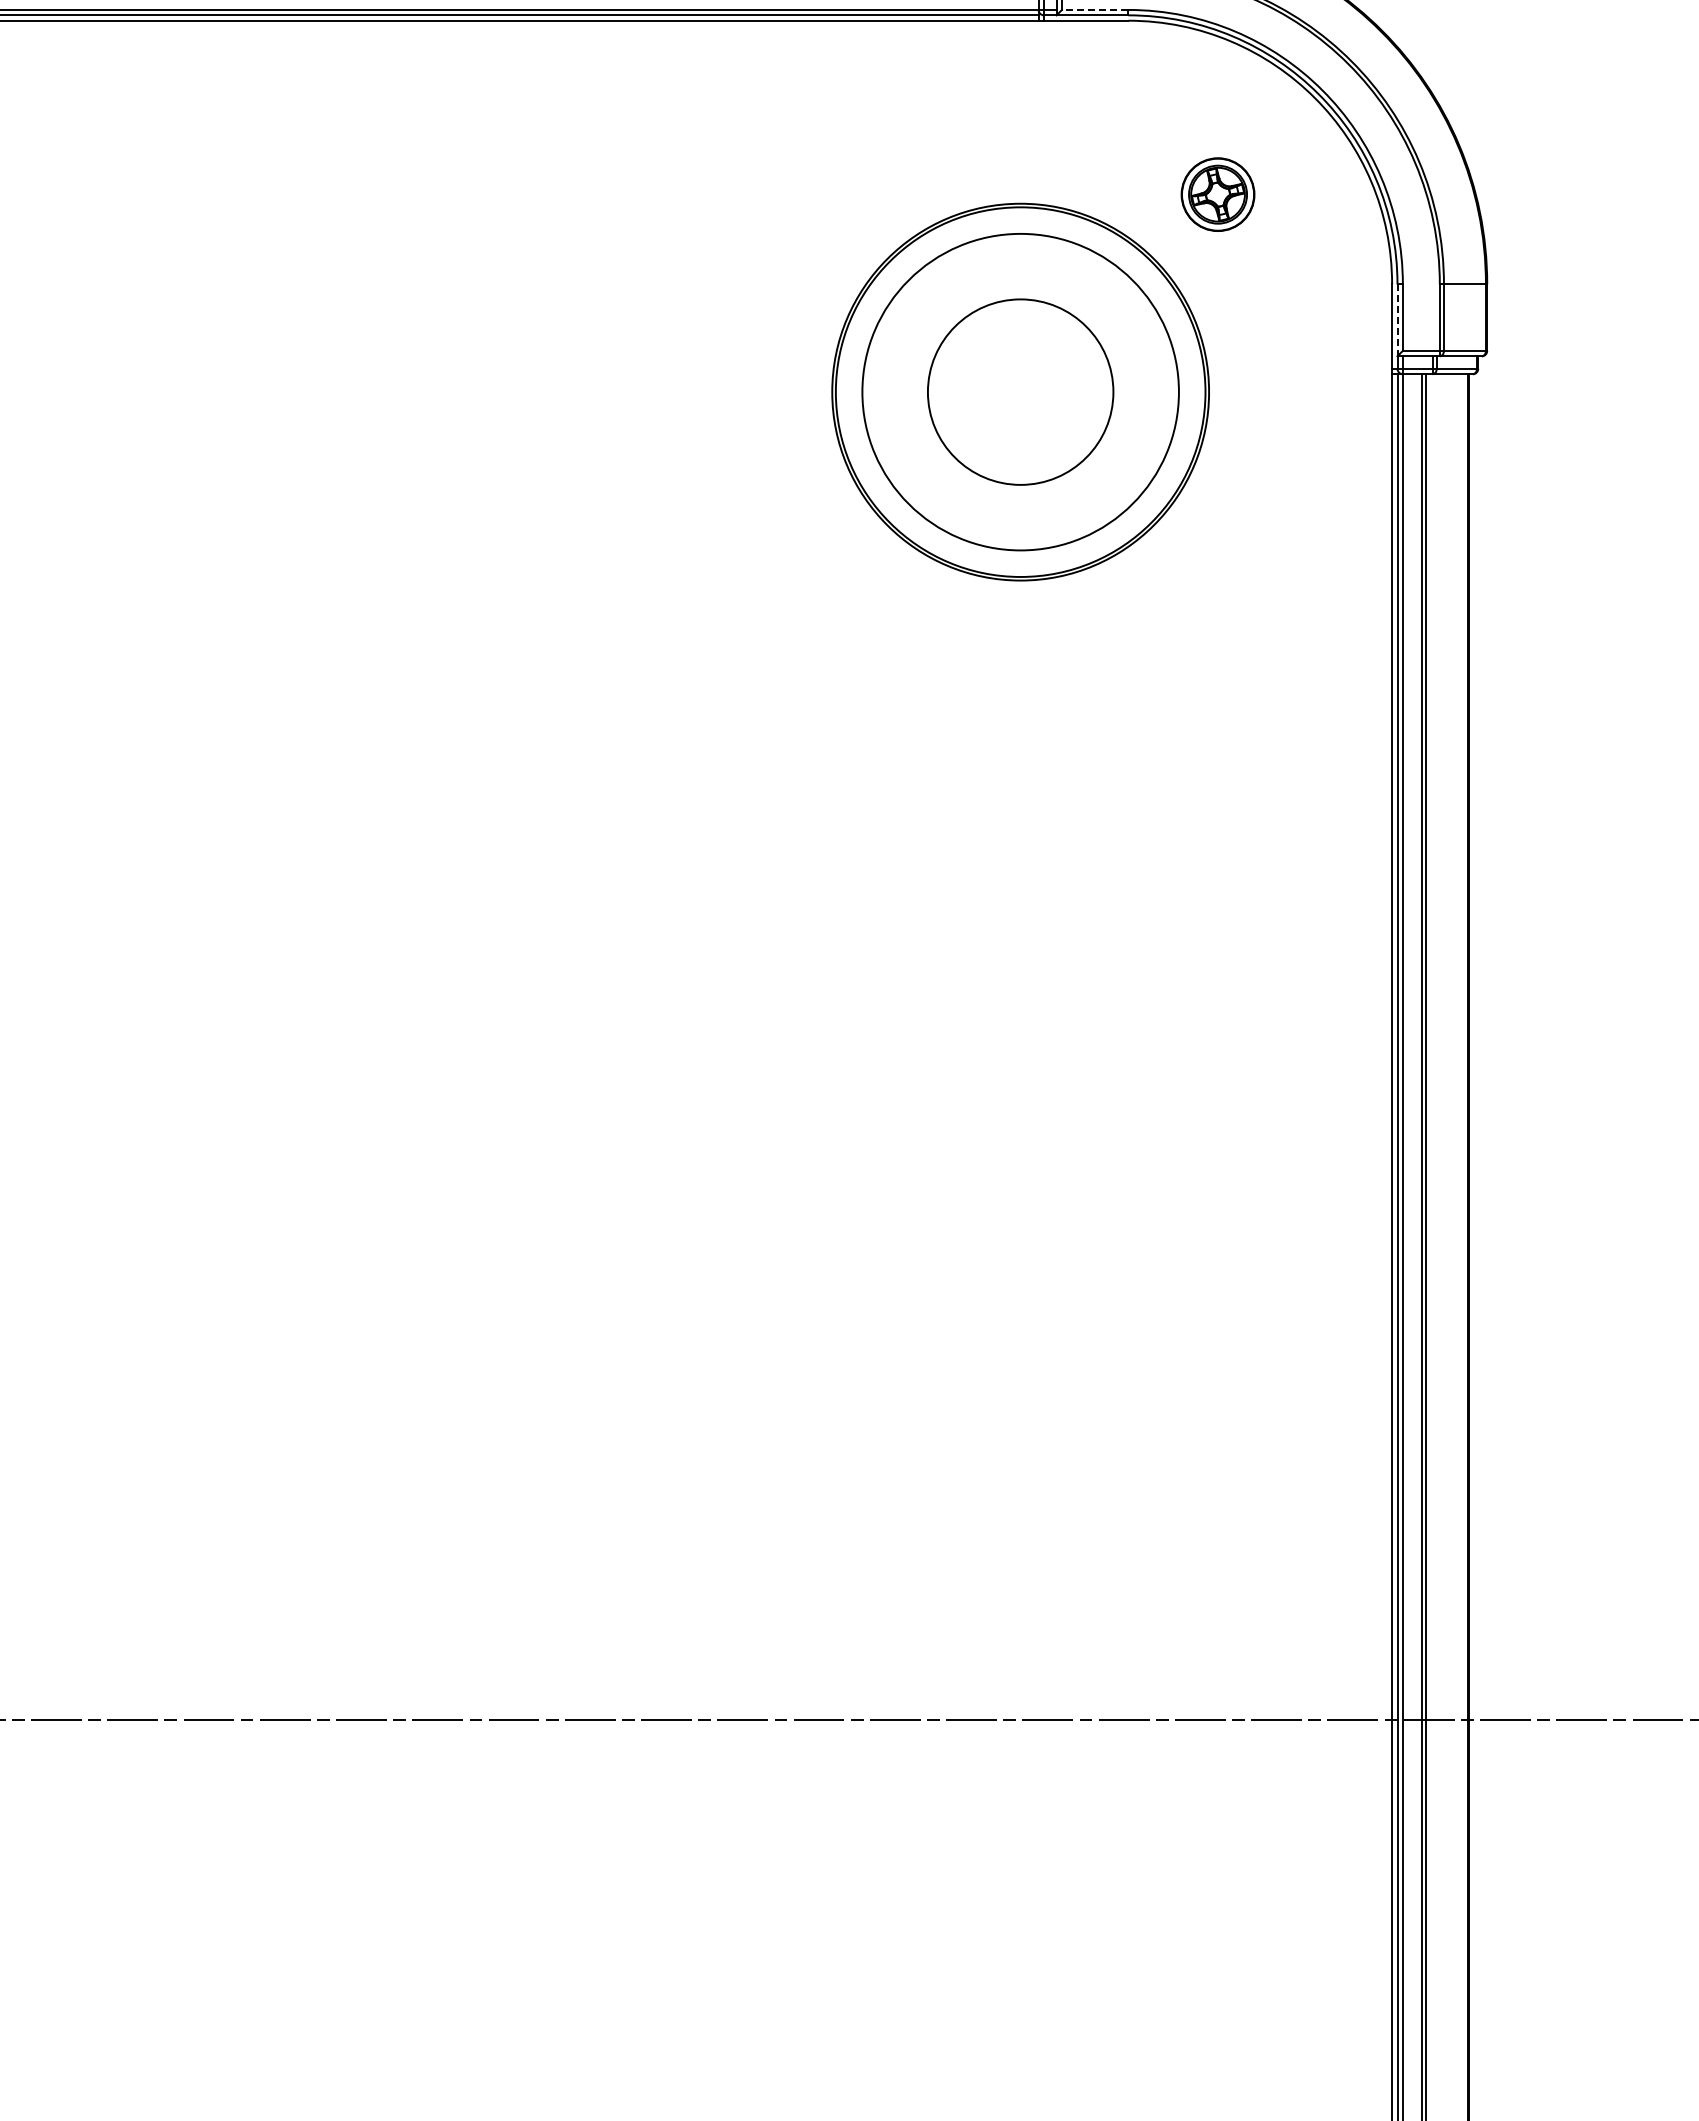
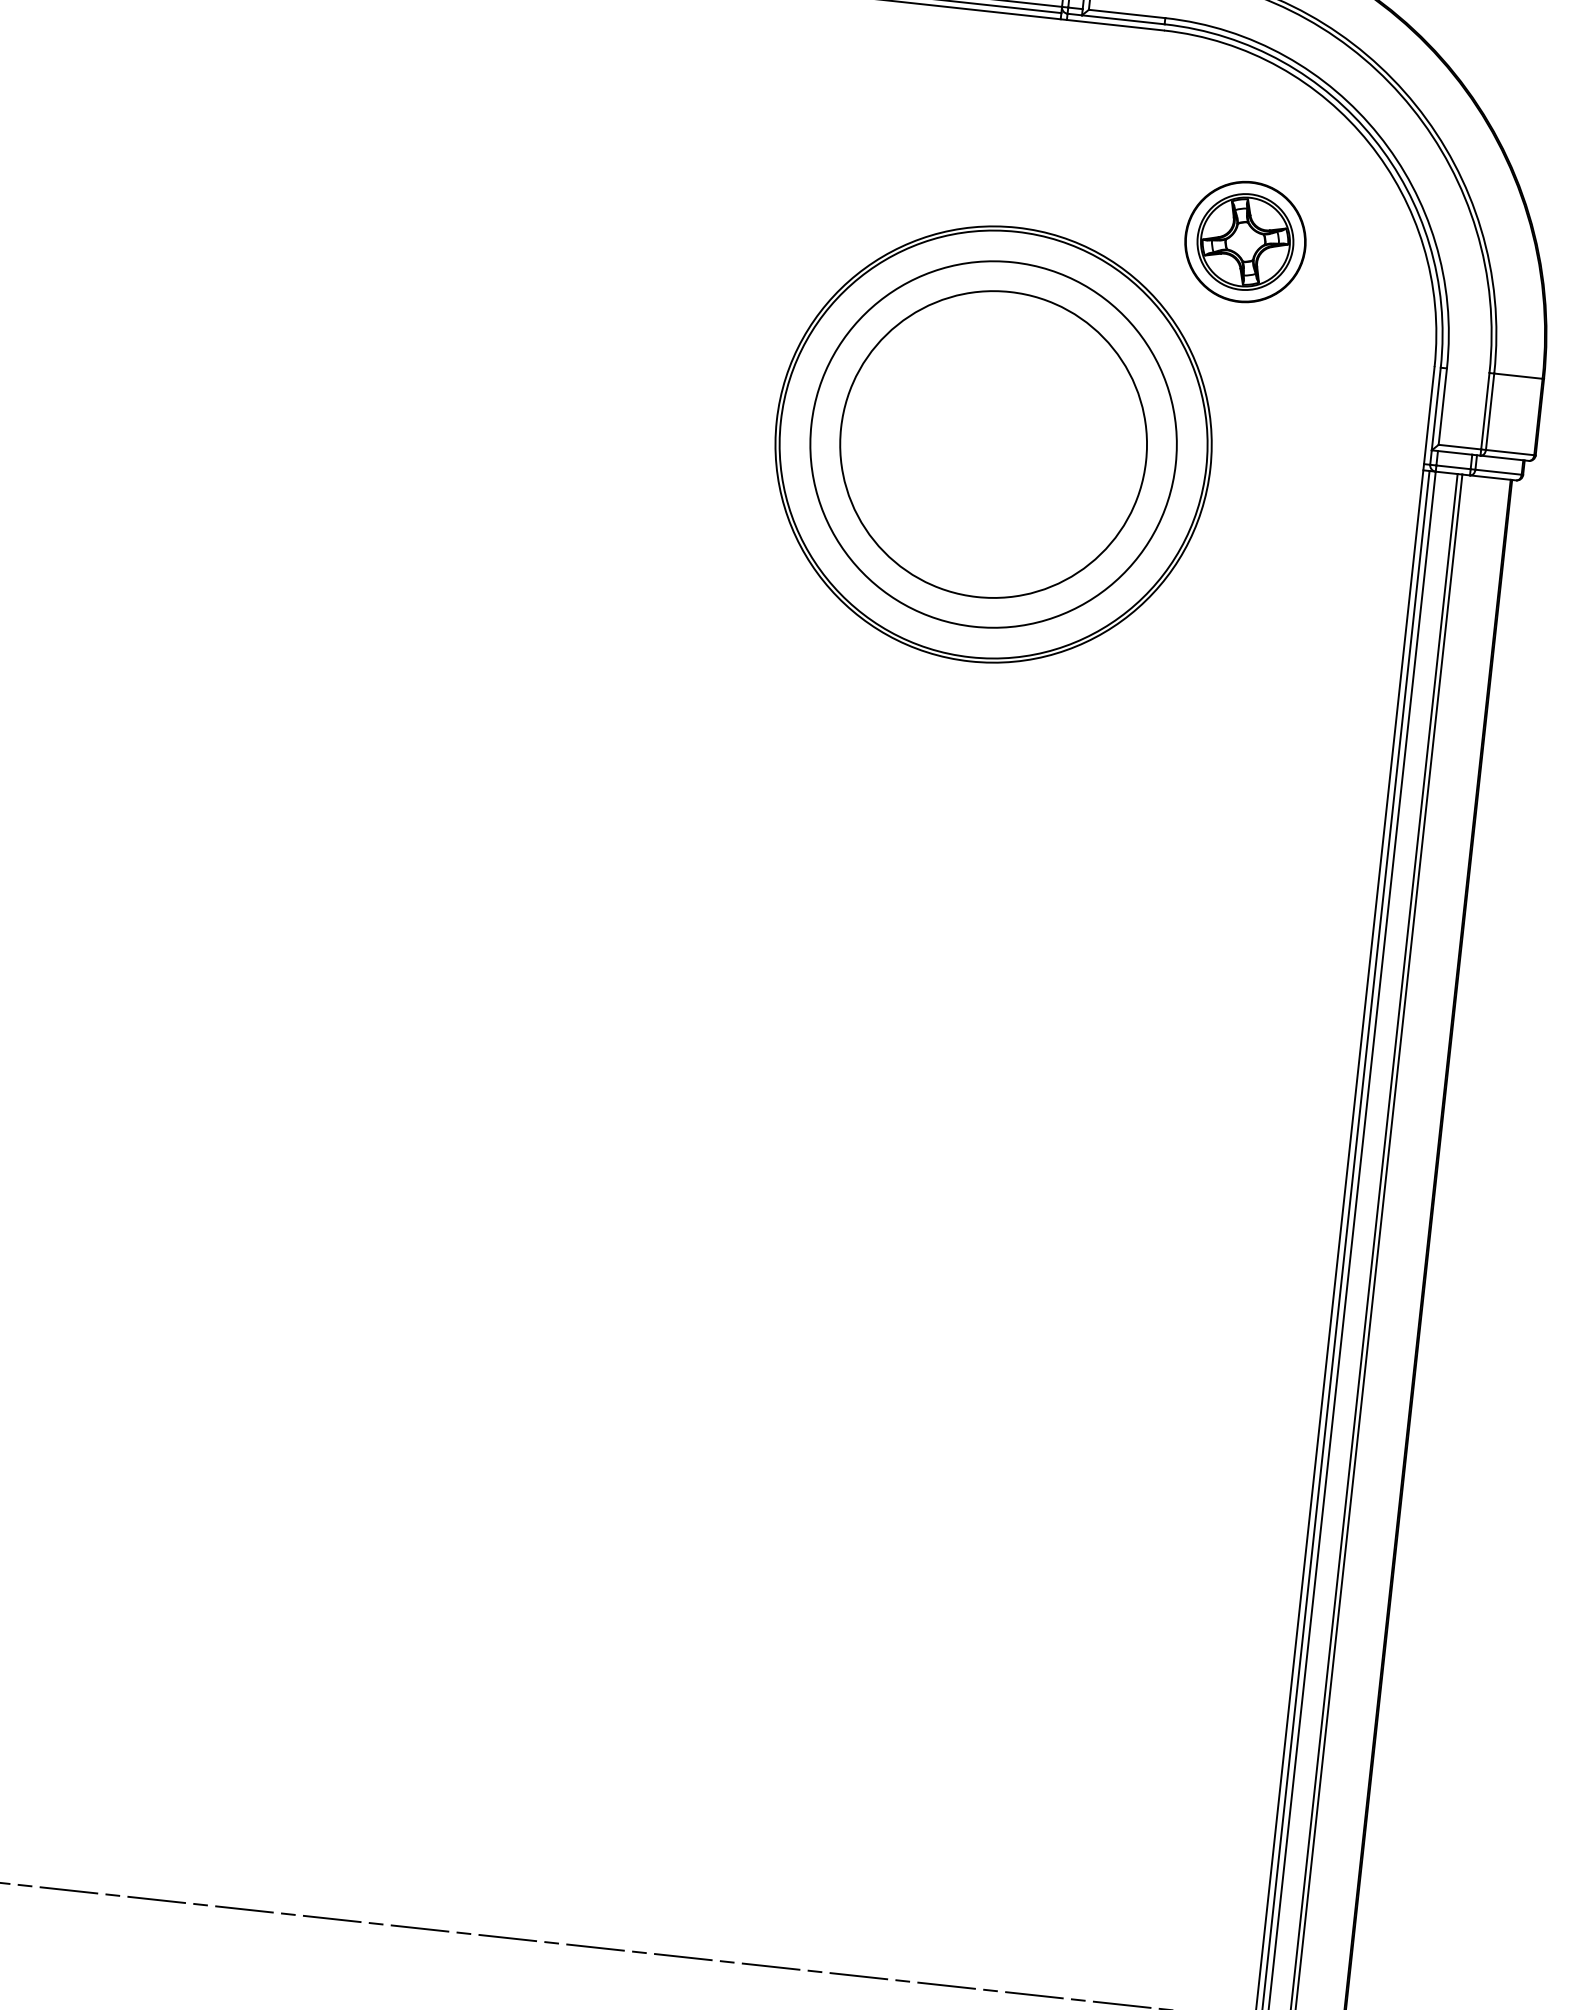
line: (1094, 9) -> (1126, 13), dashed -> solid
part: (1217, 194) -> (1244, 241), size x1.43
line: (1397, 320) -> (1436, 409), dashed -> solid
circle: (1020, 391) -> (993, 443), size x1.43

